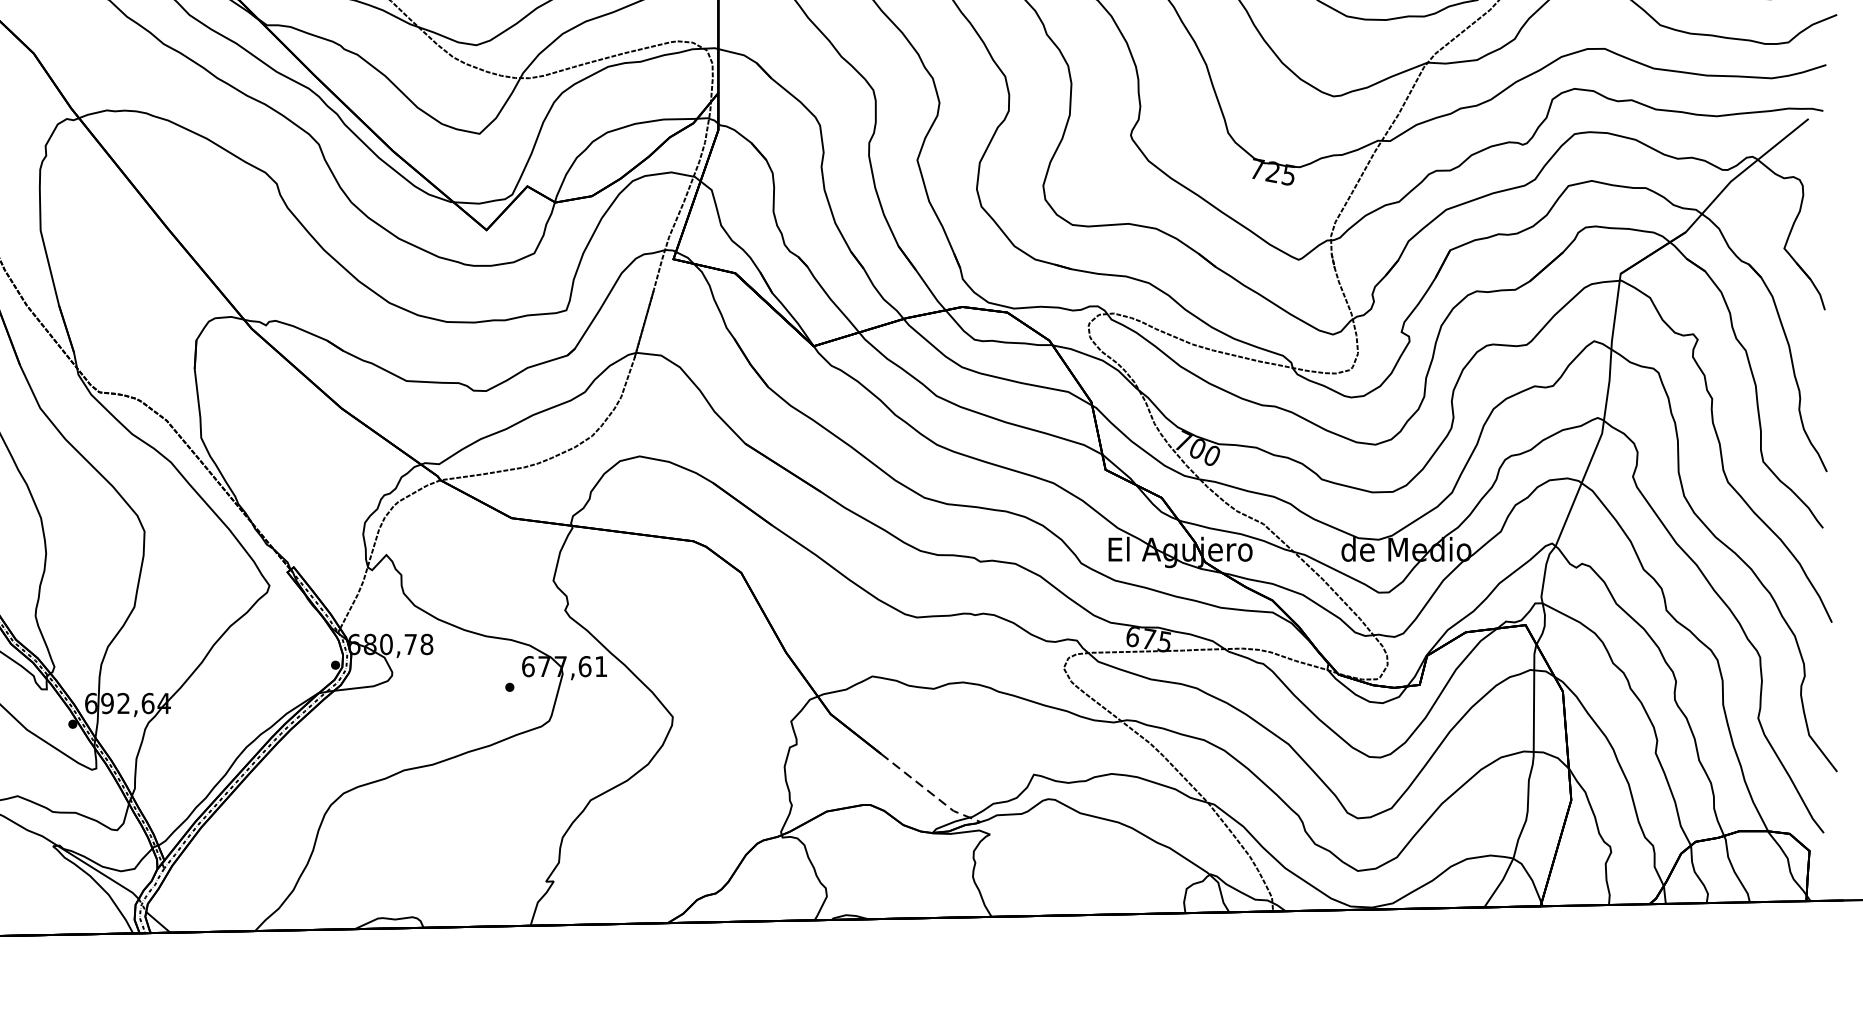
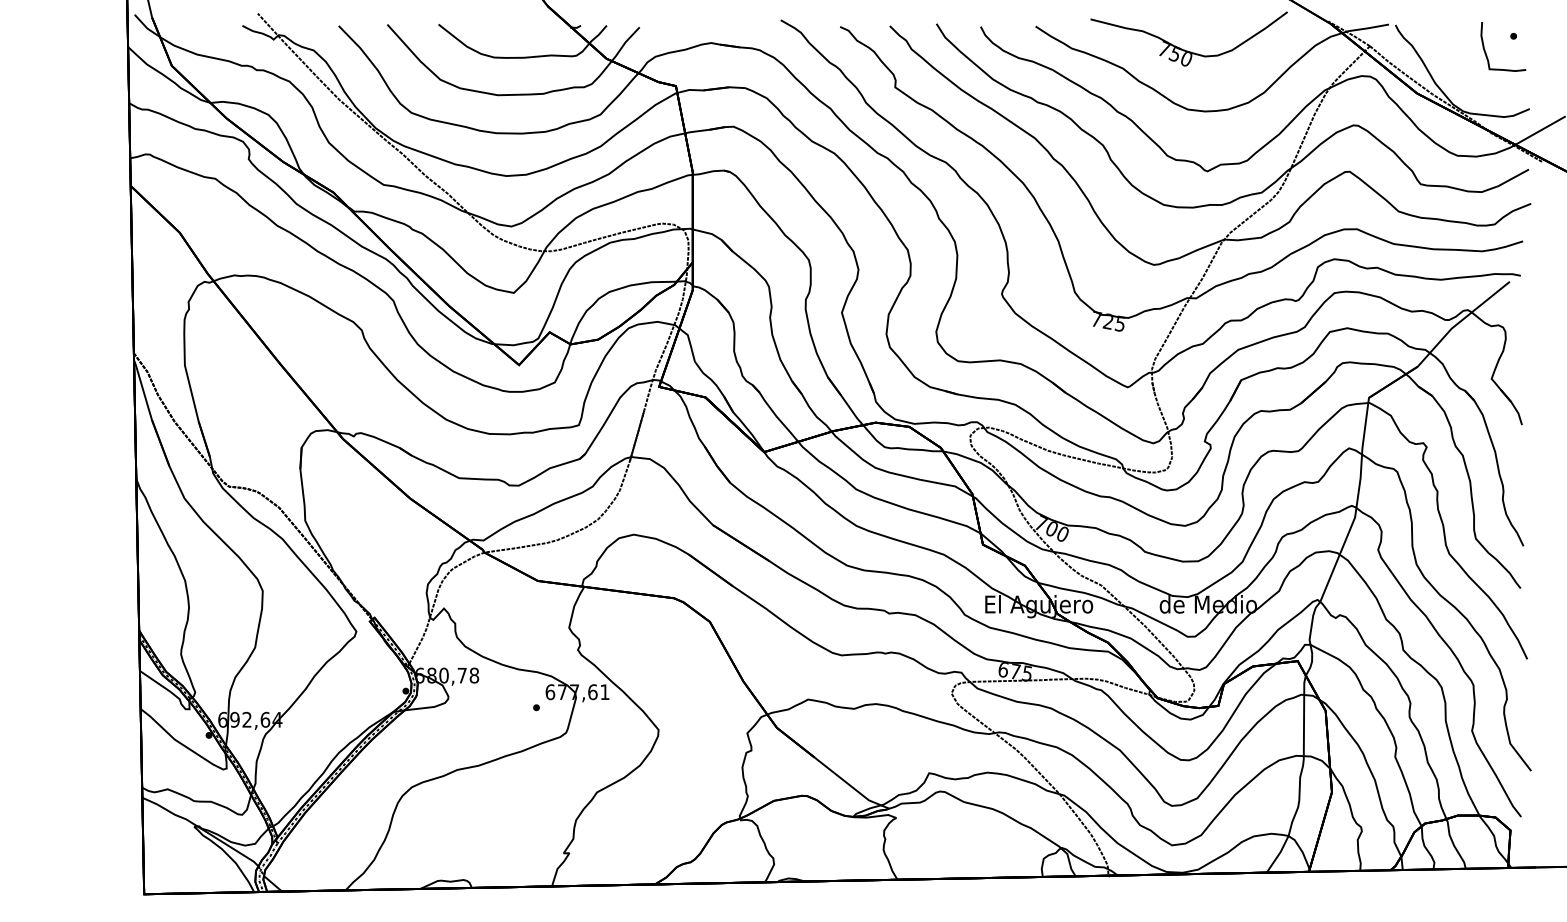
line: (930, 792) -> (851, 786), dashed -> solid

